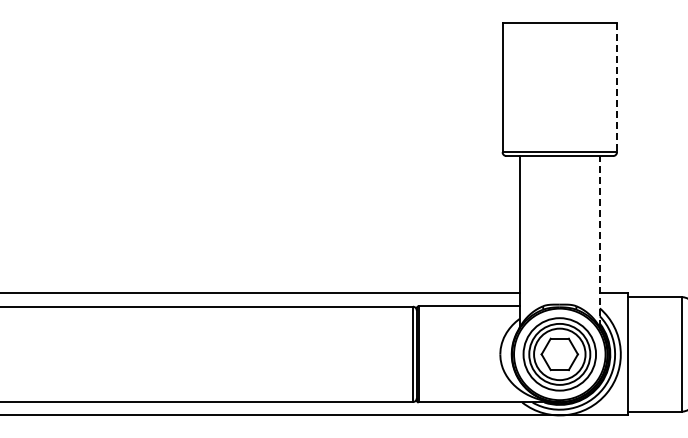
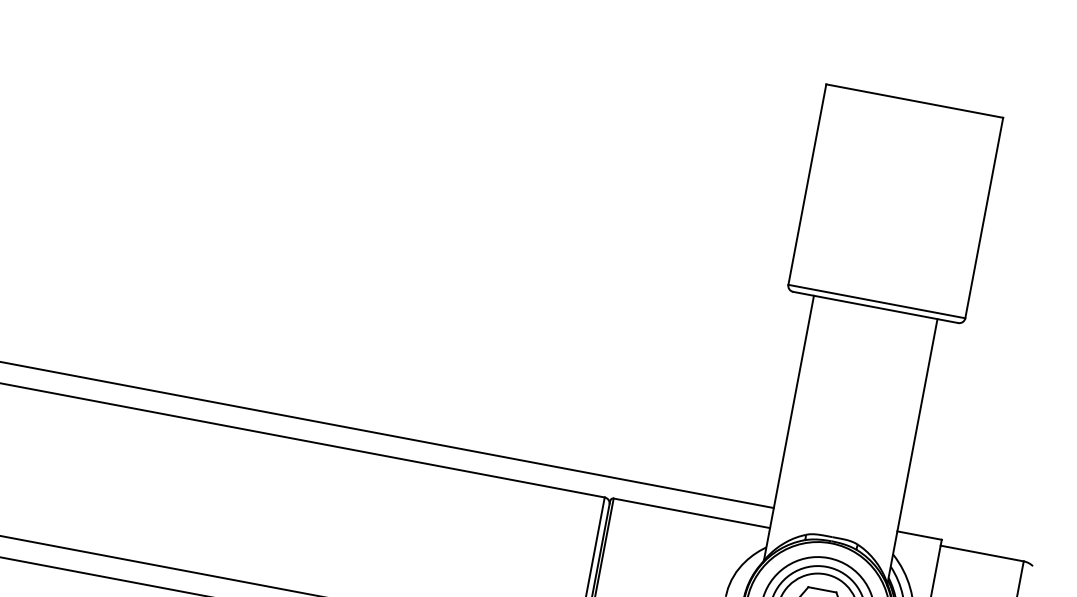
line: (617, 87) -> (984, 218), dashed -> solid
line: (599, 241) -> (912, 451), dashed -> solid

